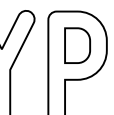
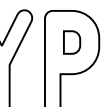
part: (76, 45) -> (71, 42), size x0.7

